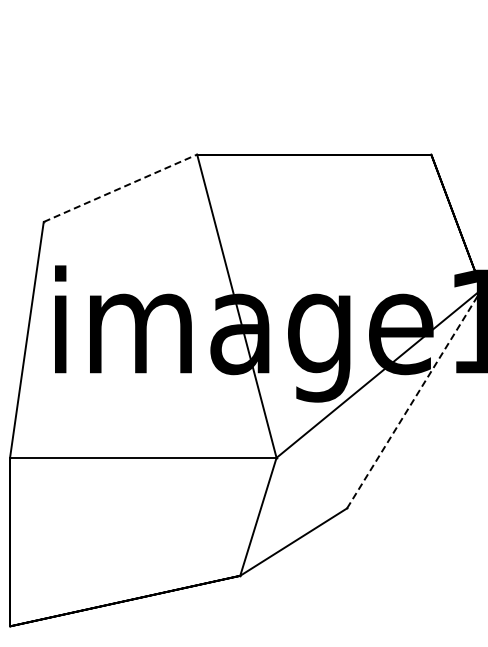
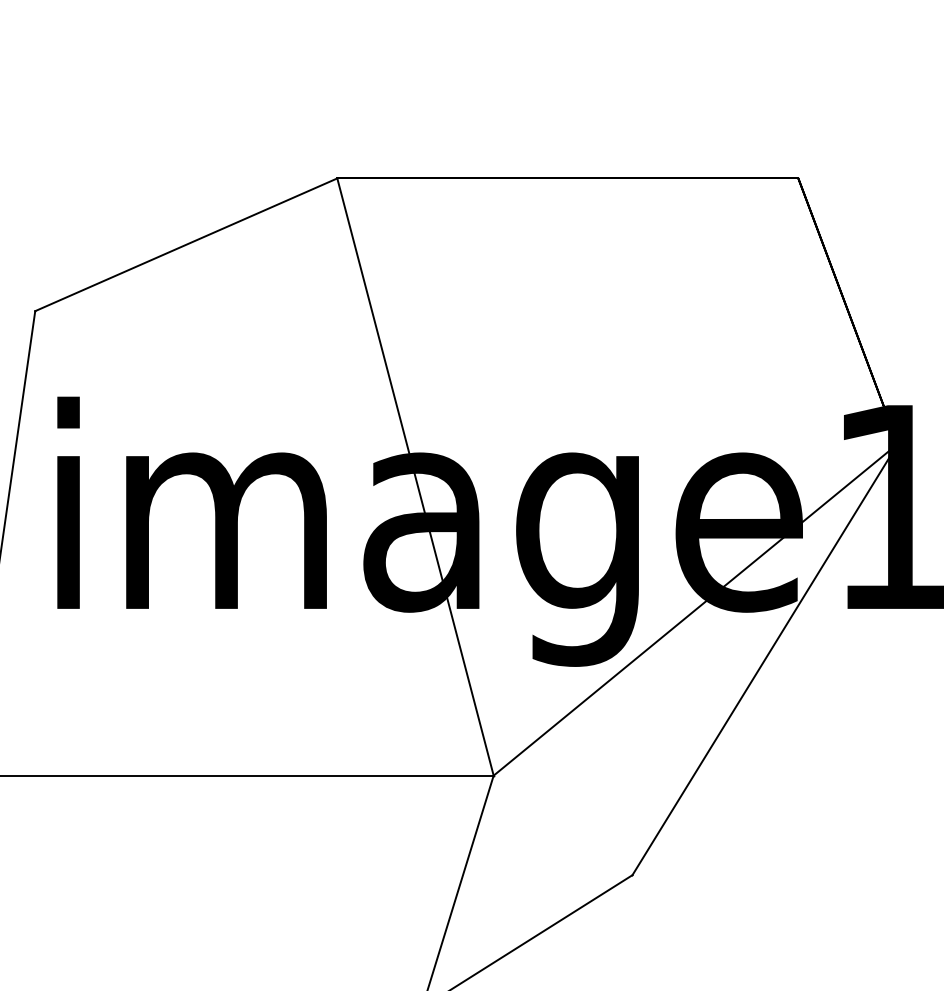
line: (120, 188) -> (186, 245), dashed -> solid
line: (414, 398) -> (765, 658), dashed -> solid

